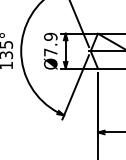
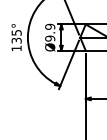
text: (51, 52) -> (50, 38), Ø7.9 -> Ø9.9

